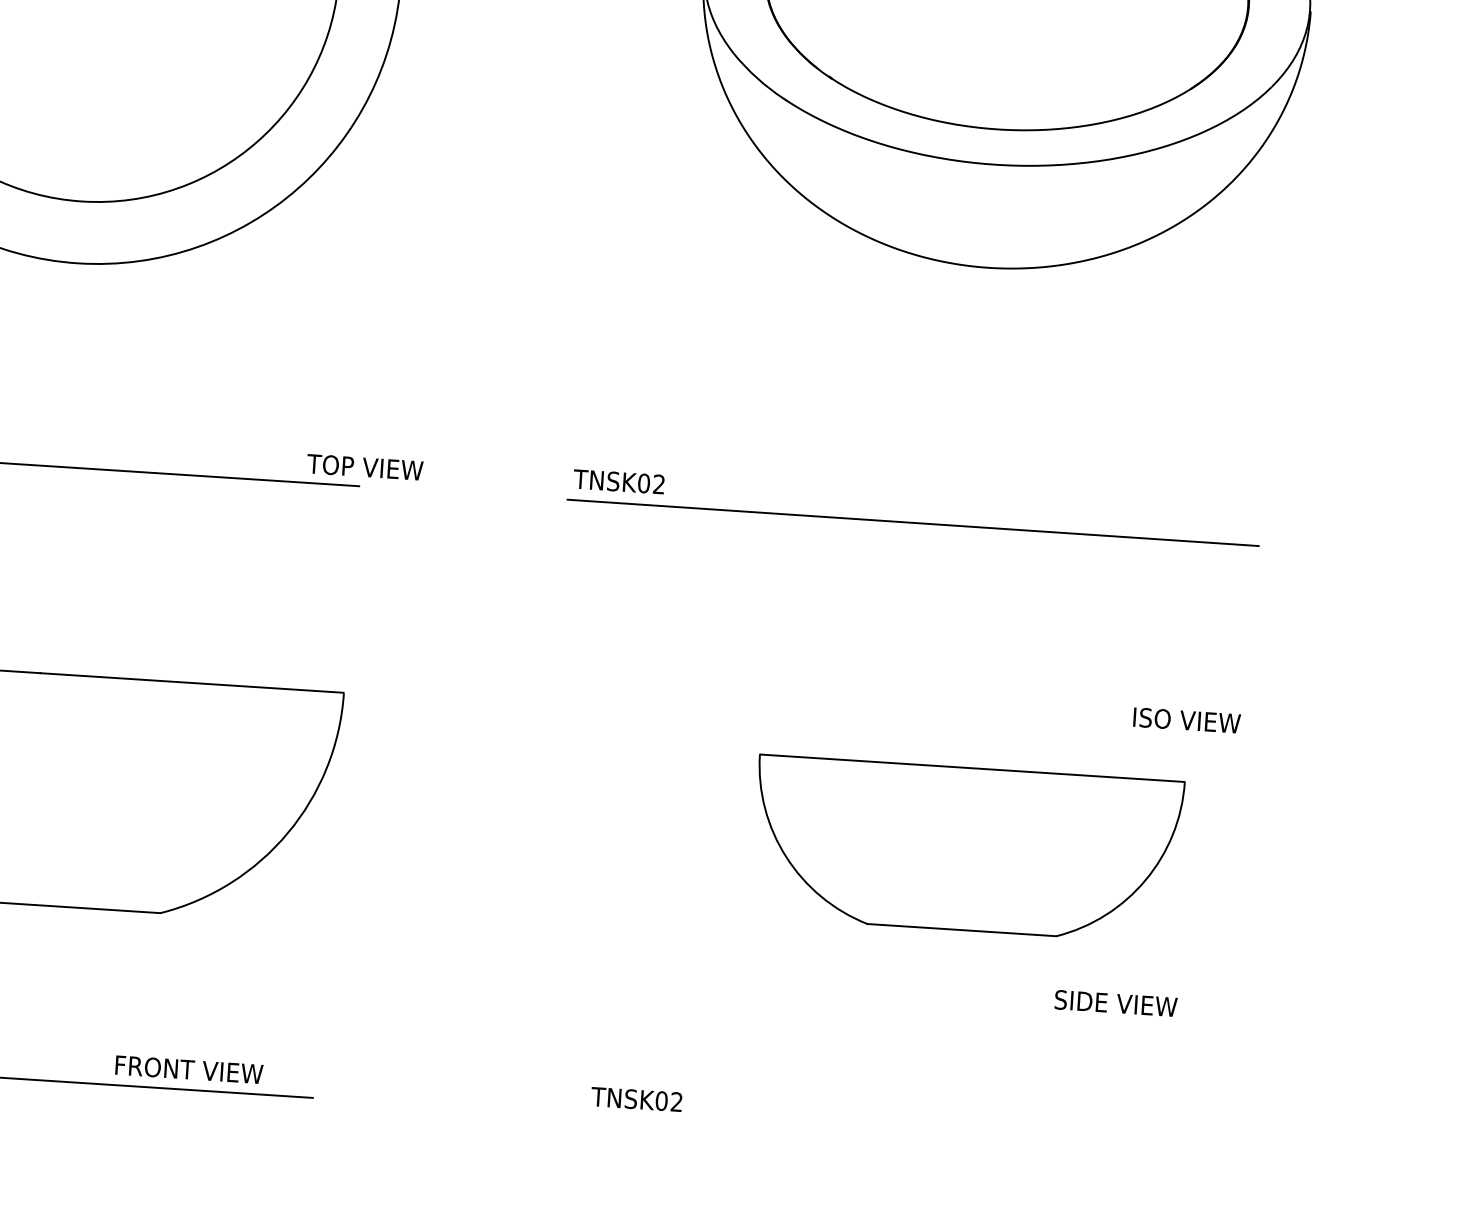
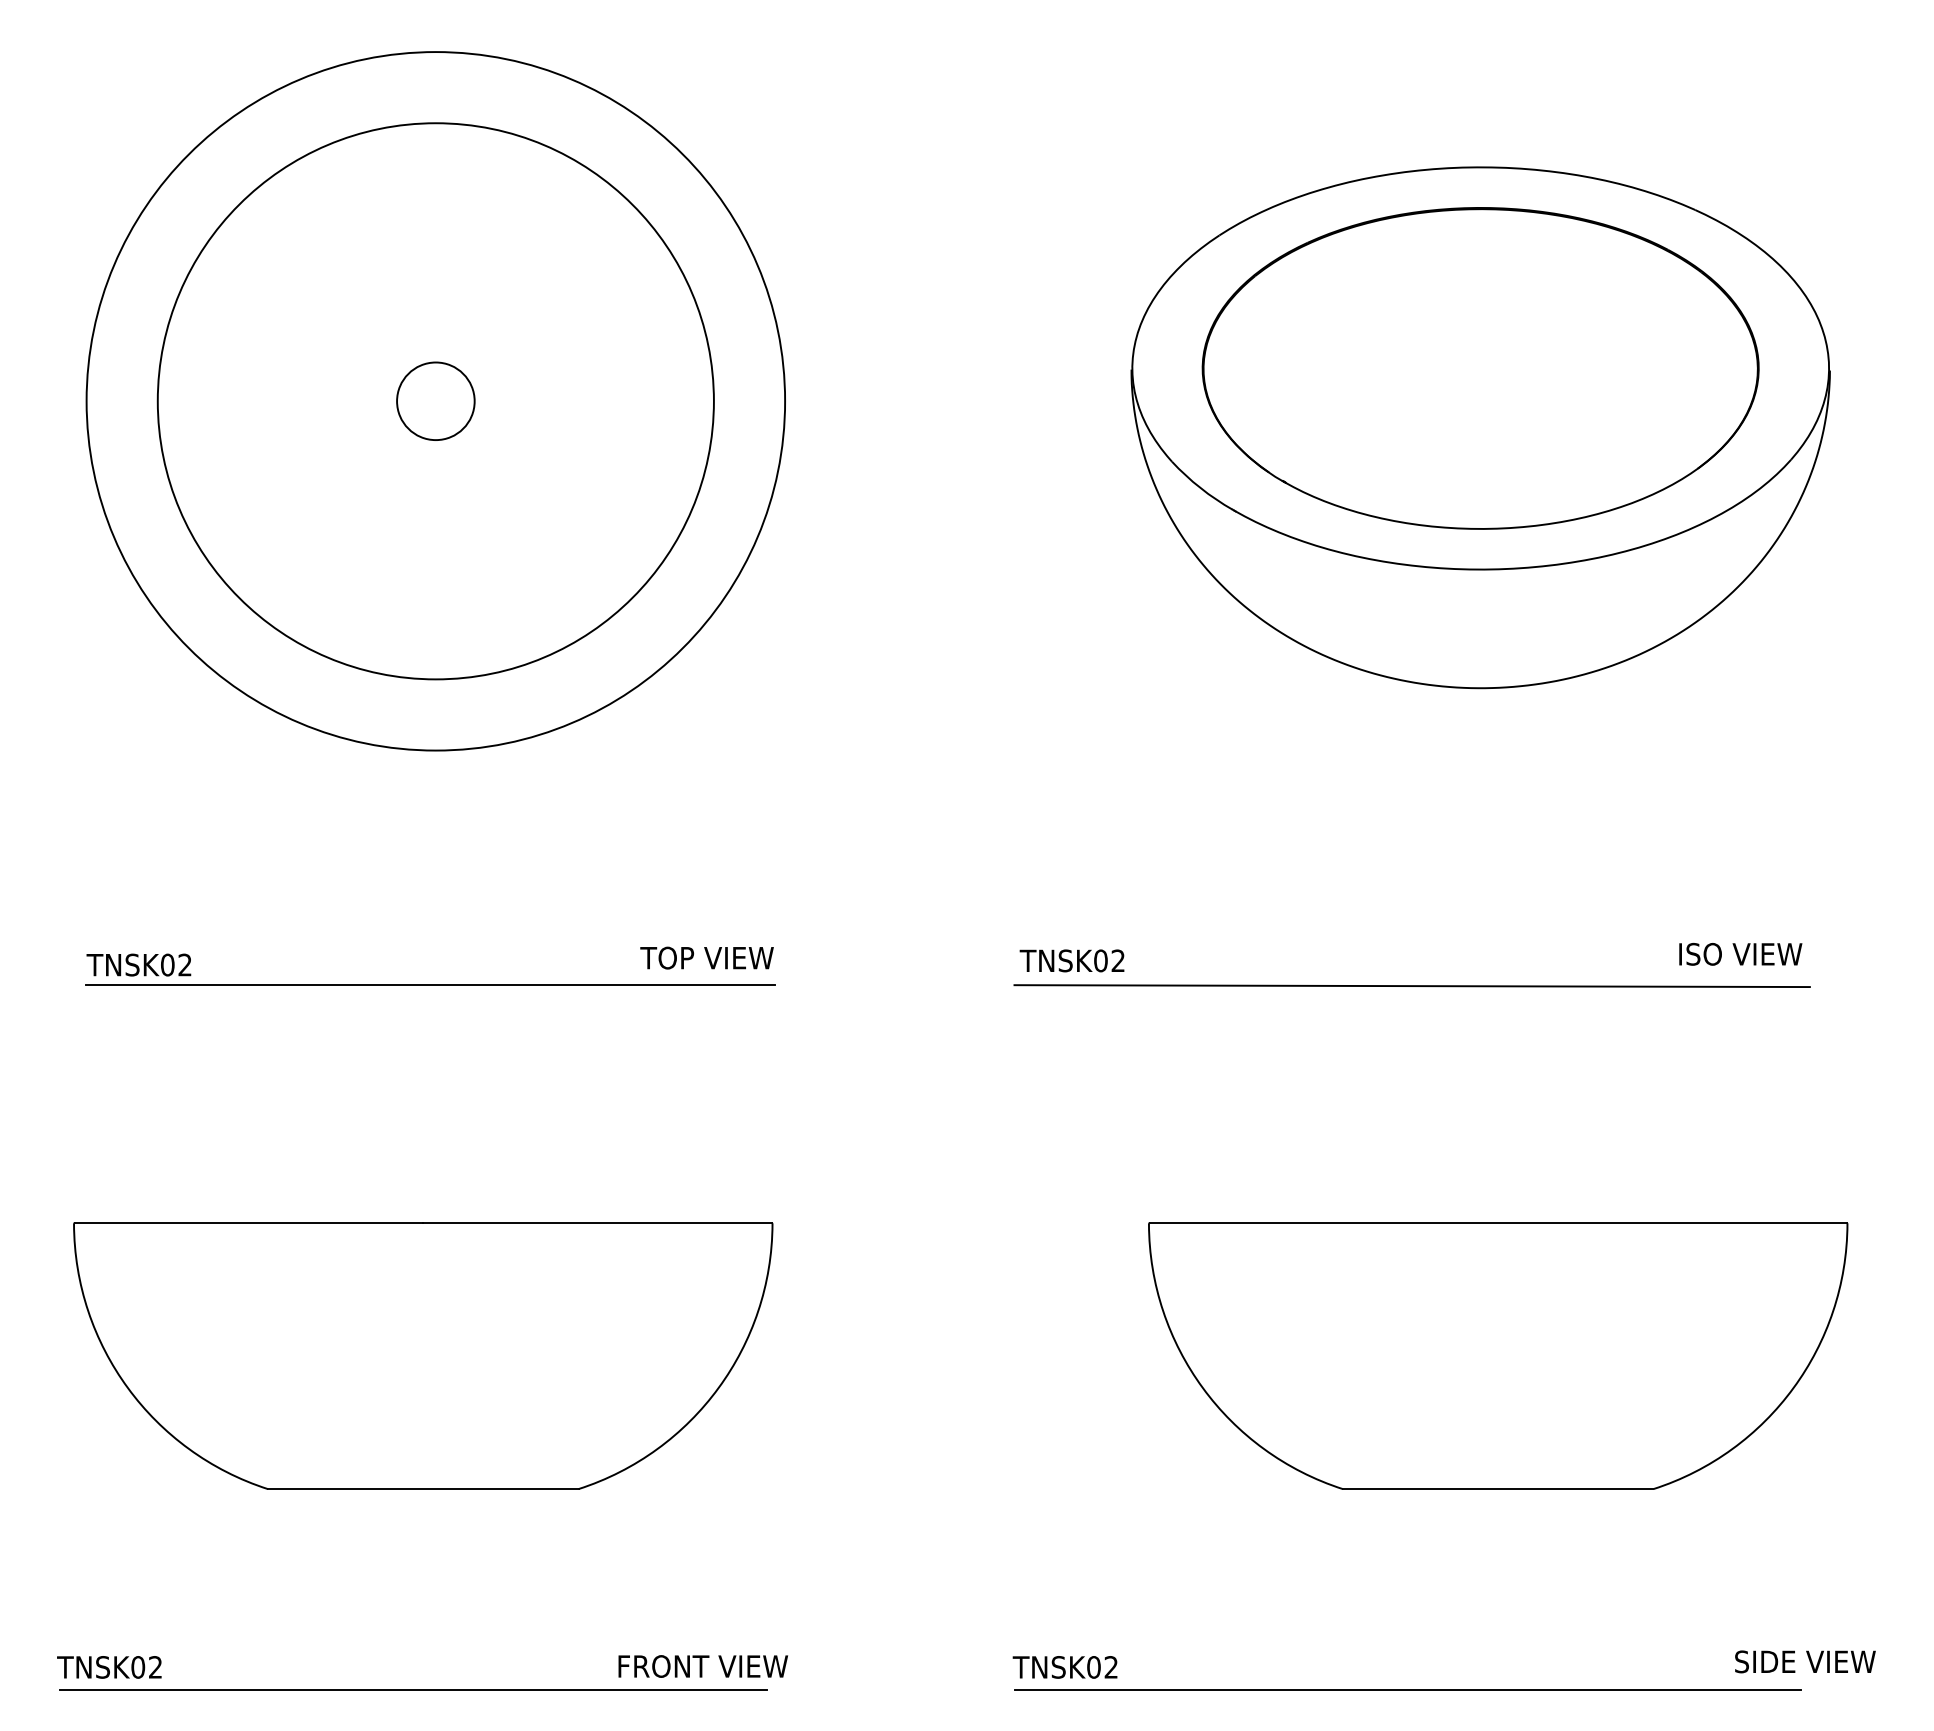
text: (364, 466) -> (706, 957), moved
text: (1186, 720) -> (1740, 954), moved
part: (967, 848) -> (1498, 1355), size x1.43
text: (1116, 1003) -> (1805, 1661), moved
text: (188, 1069) -> (702, 1666), moved
text: (636, 1099) -> (1064, 1667), moved
line: (869, 1133) -> (1407, 1689), added

